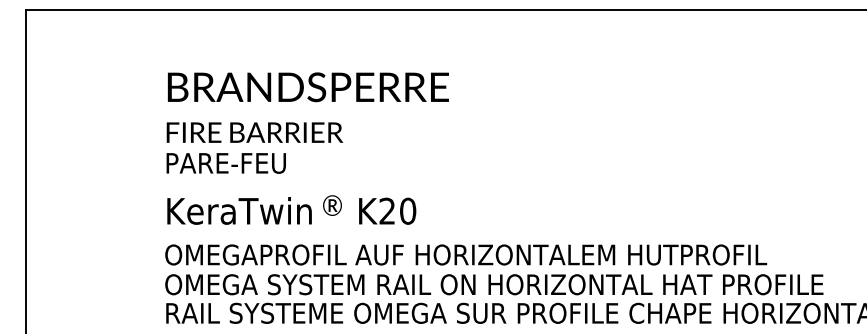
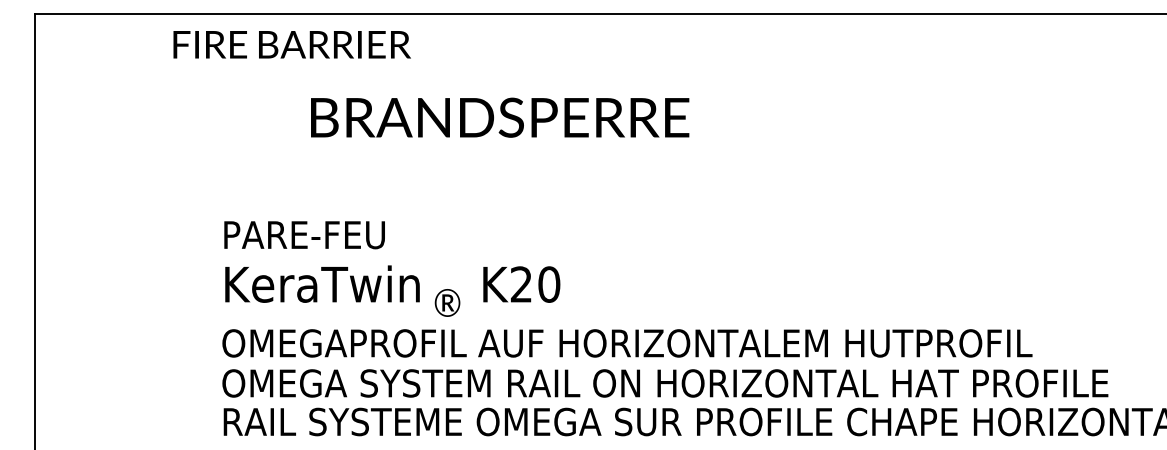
text: (308, 87) -> (500, 117), moved
text: (254, 132) -> (291, 44), moved
text: (226, 163) -> (304, 235), moved
text: (332, 205) -> (447, 302), moved

